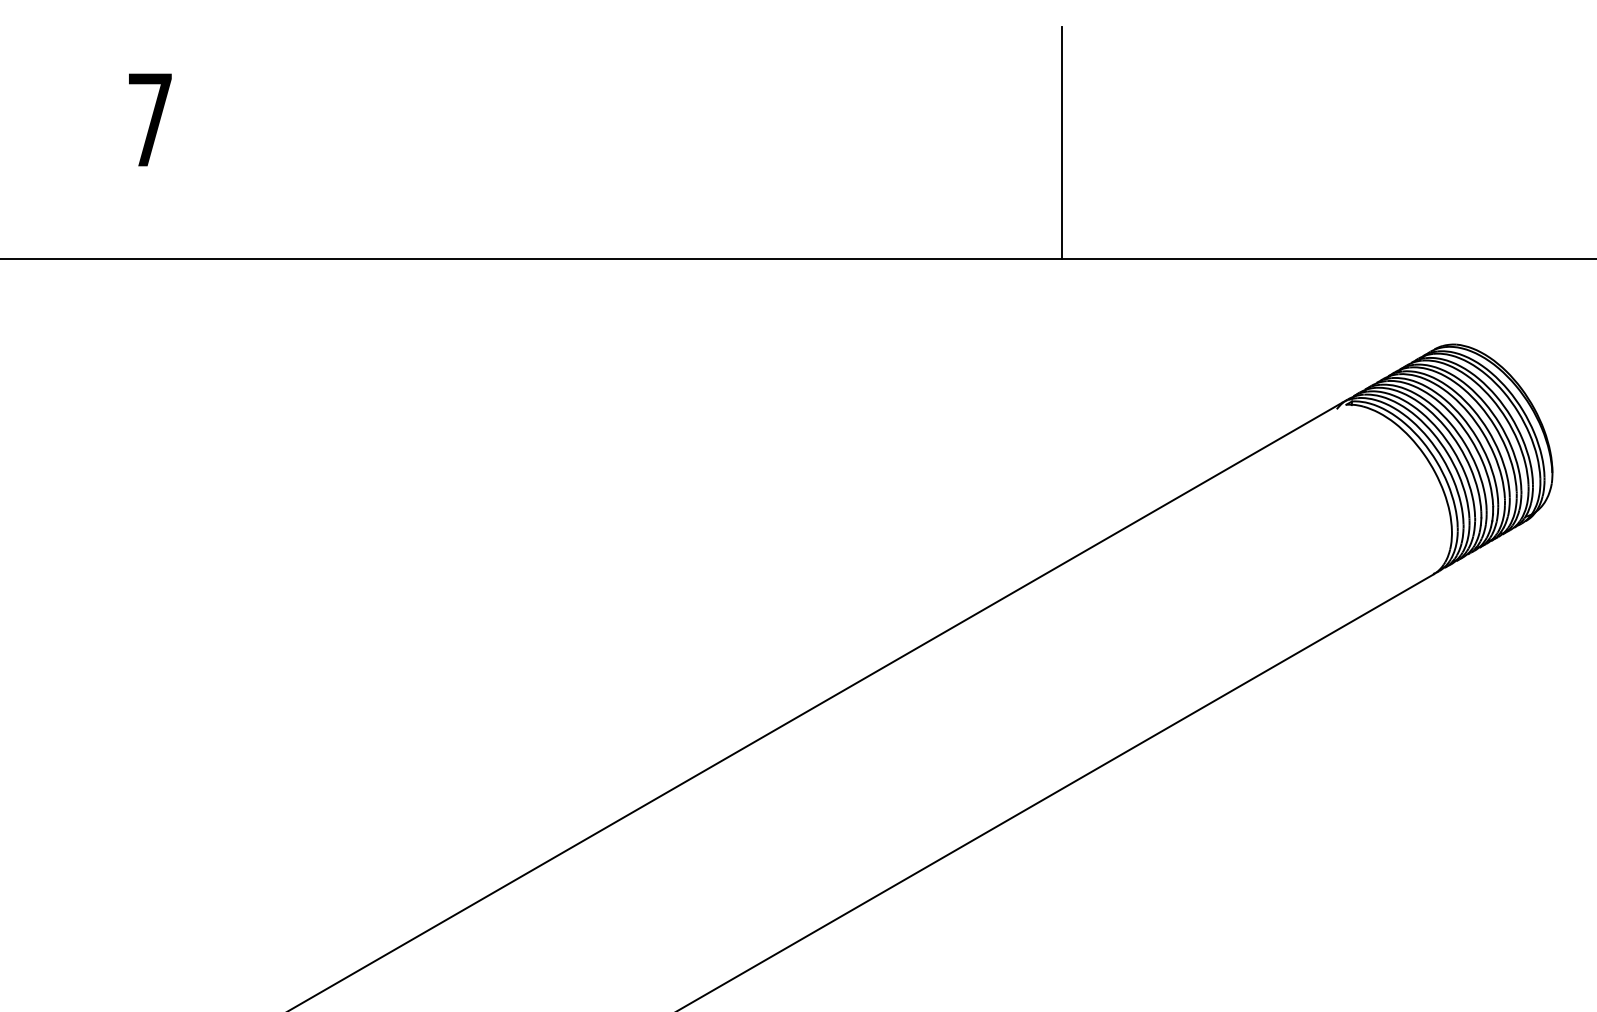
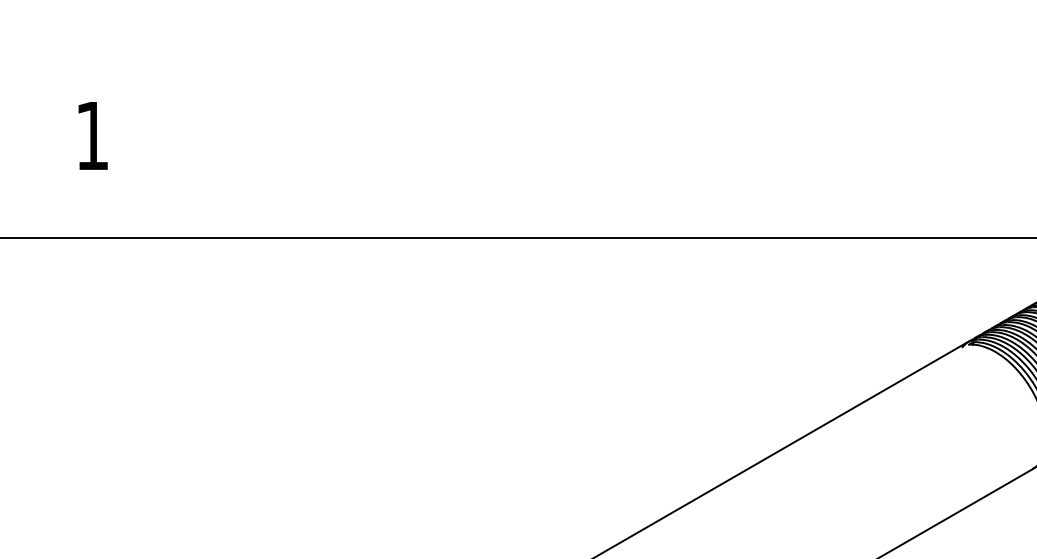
text: (150, 119) -> (92, 135), 7 -> 1
line: (1062, 142) -> (761, 152), removed

